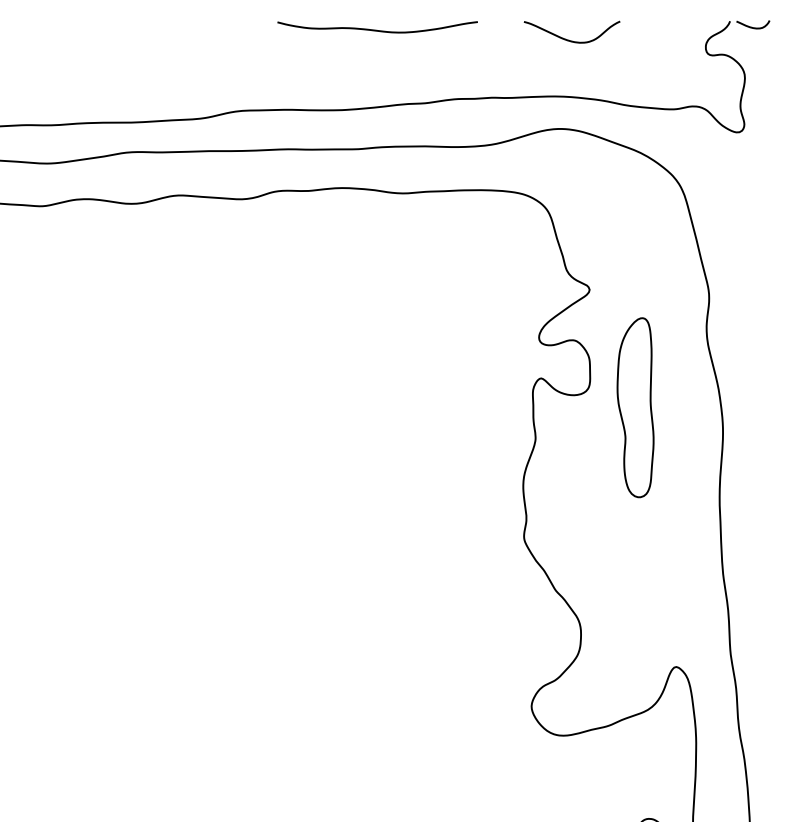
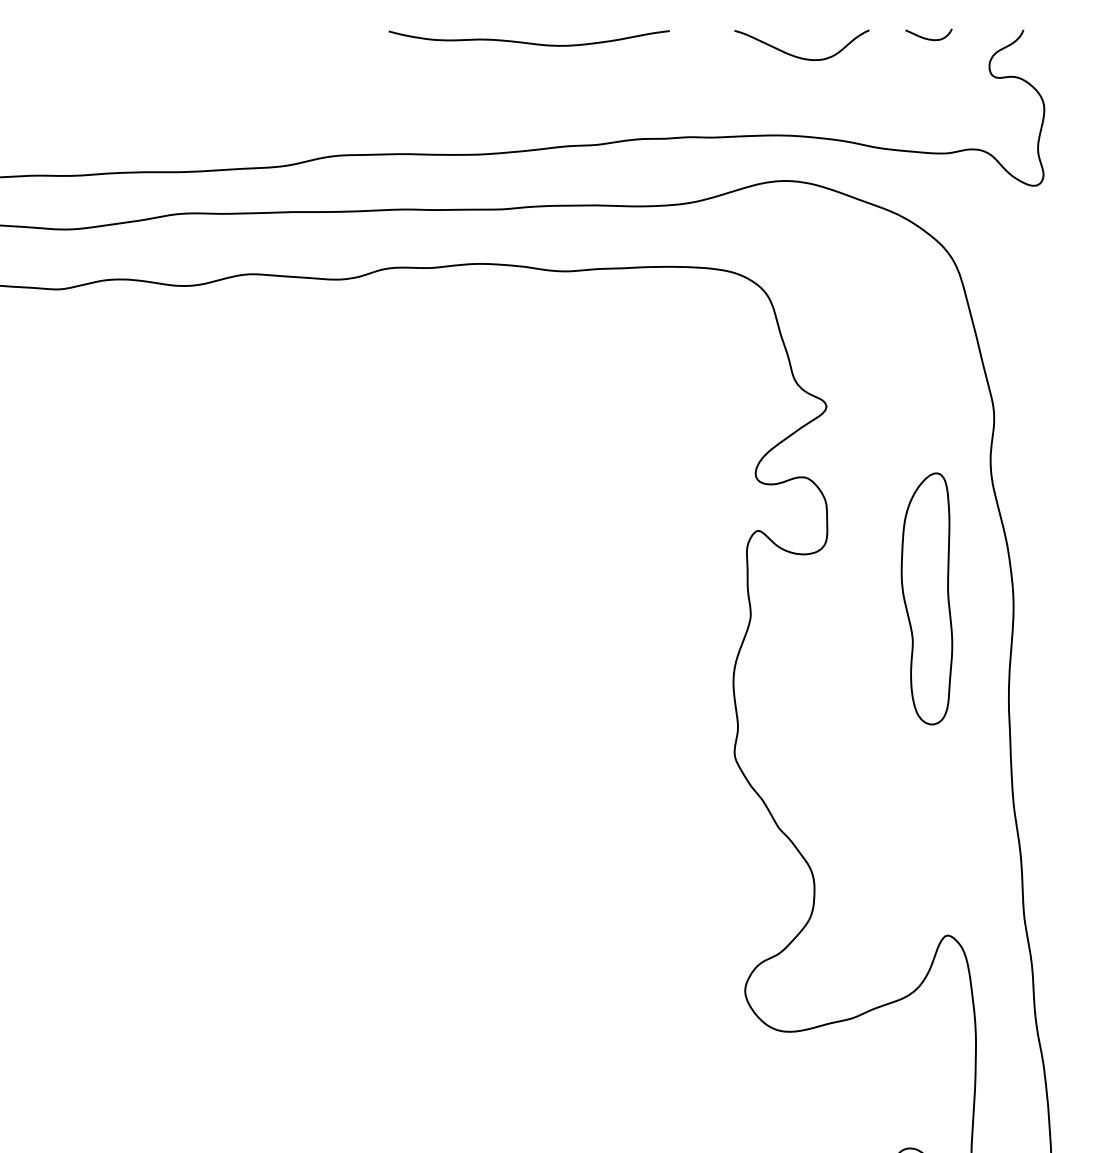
curve: (752, 27) -> (928, 38), moved
part: (635, 407) -> (926, 598), moved

